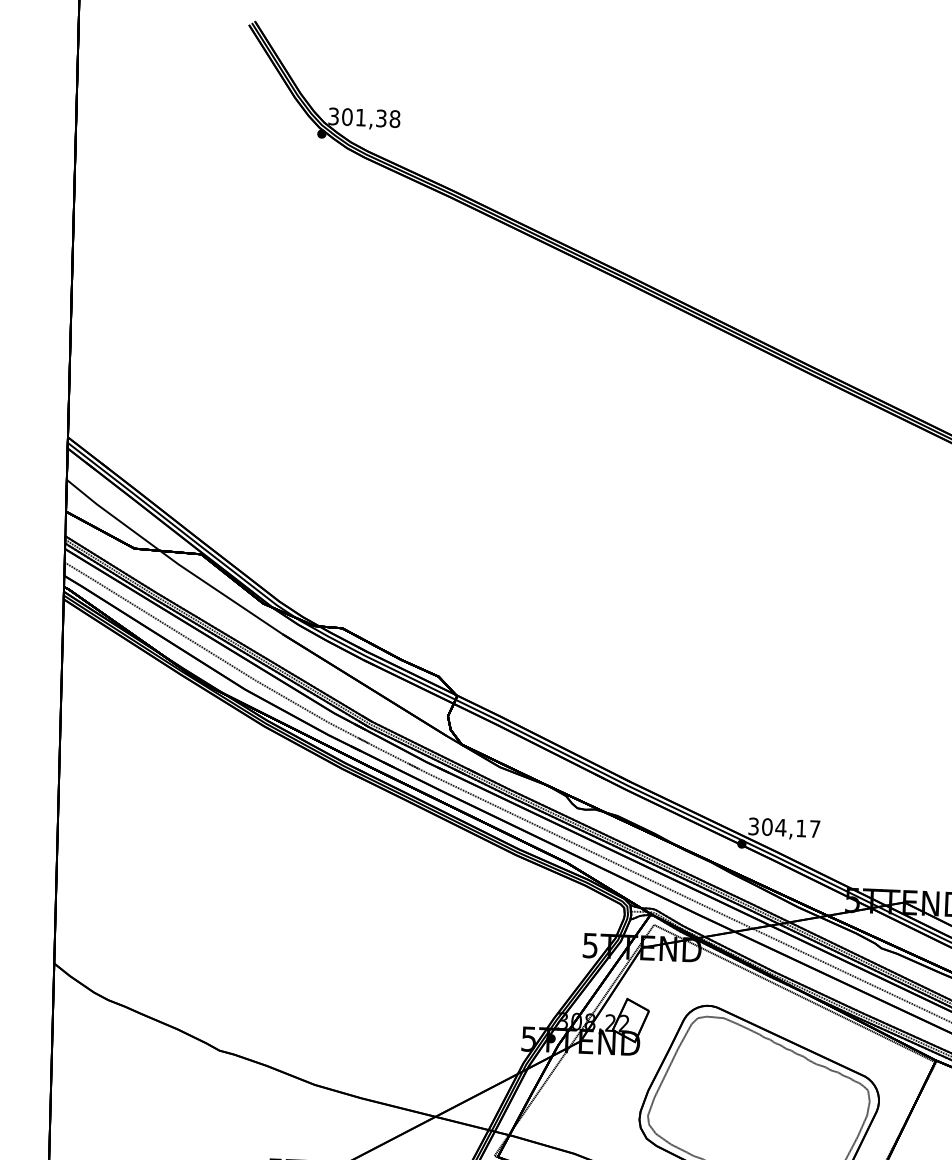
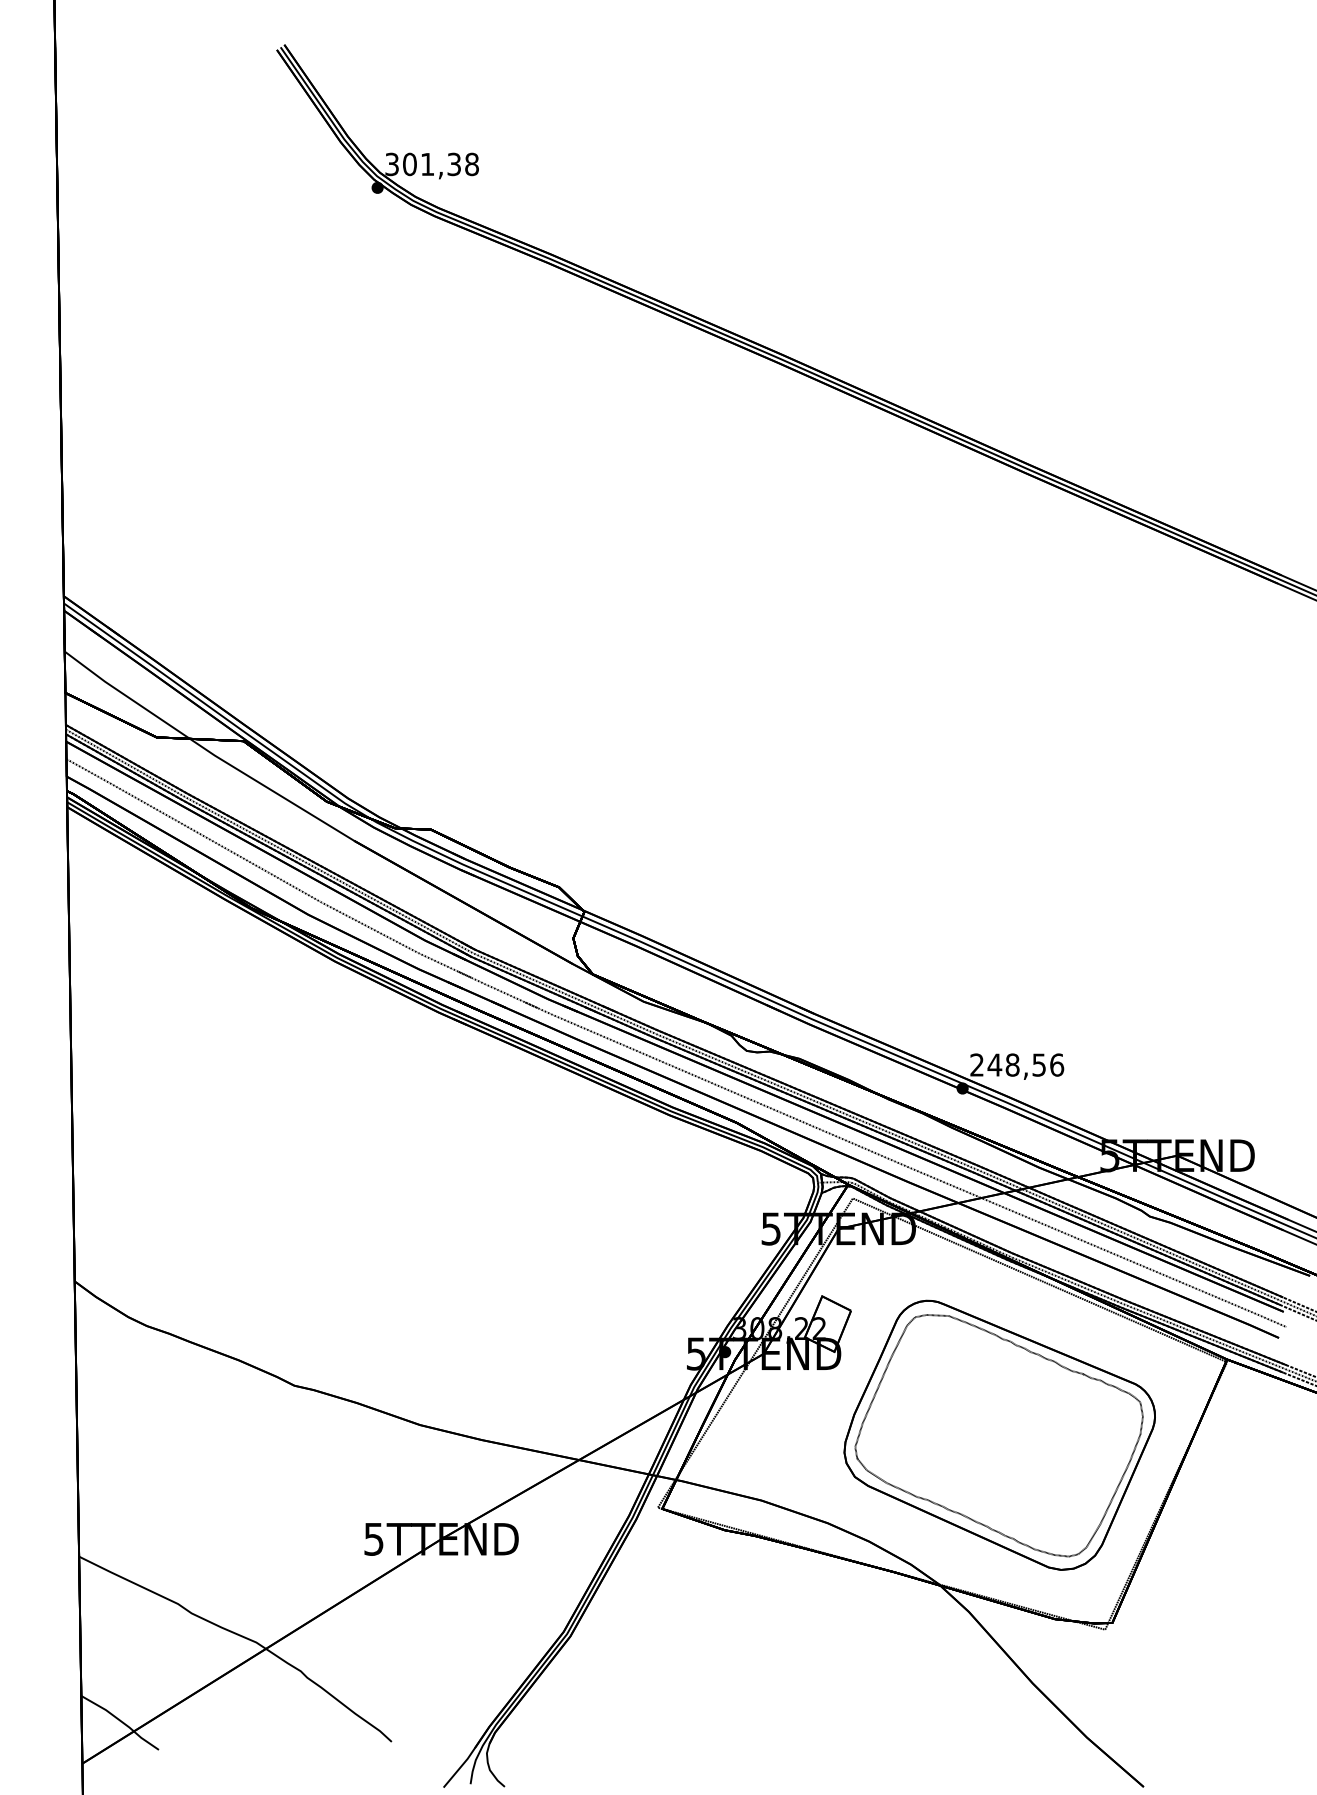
text: (784, 827) -> (1017, 1064), 304,17 -> 248,56

